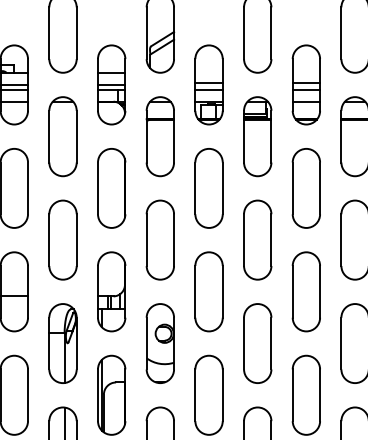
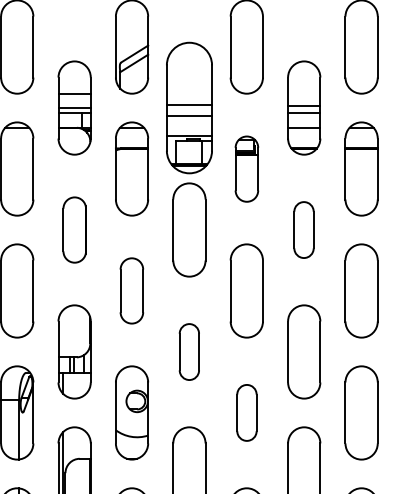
part: (208, 84) -> (188, 107), size x1.4
part: (257, 136) -> (246, 168), size x0.7
part: (111, 188) -> (74, 230), size x0.7
part: (305, 188) -> (303, 230), size x0.6
part: (159, 239) -> (131, 290), size x0.7
part: (208, 291) -> (188, 351), size x0.6
part: (257, 343) -> (246, 412), size x0.6

